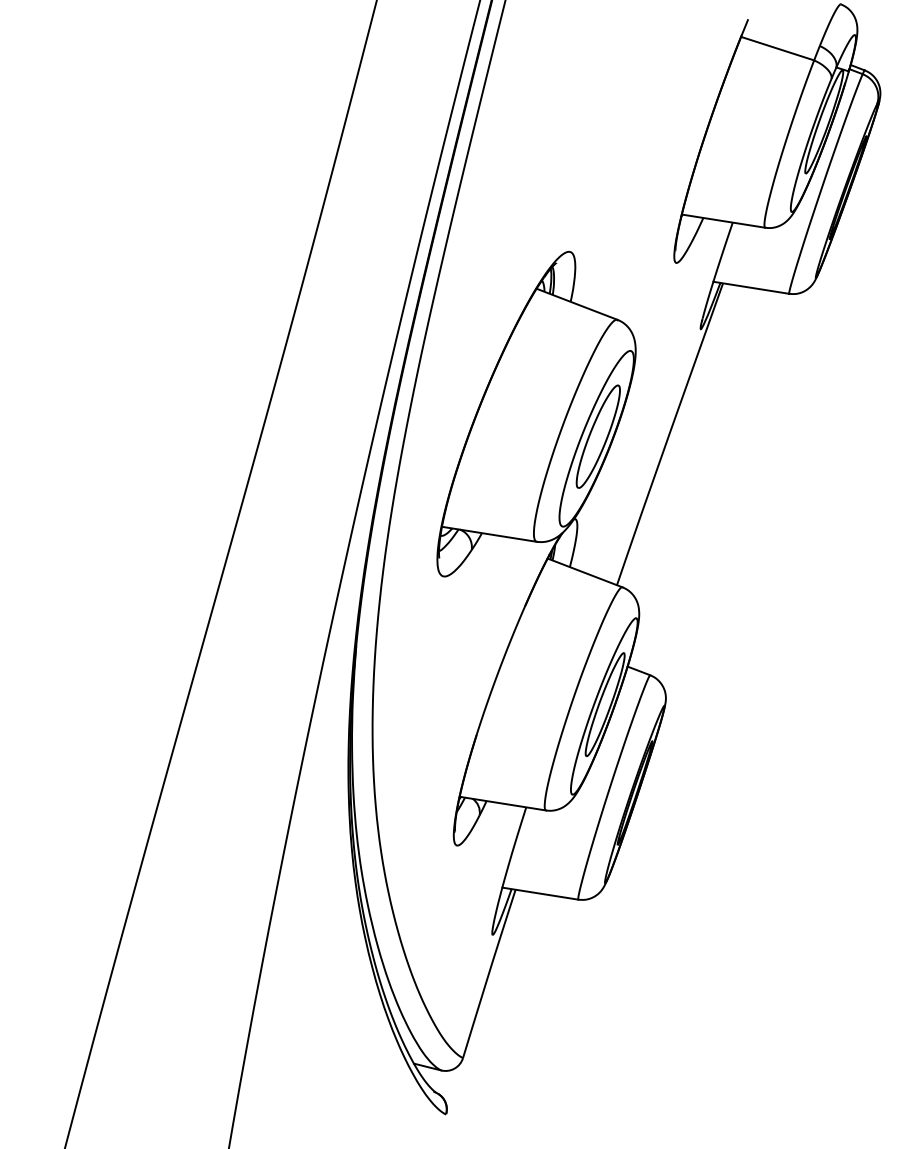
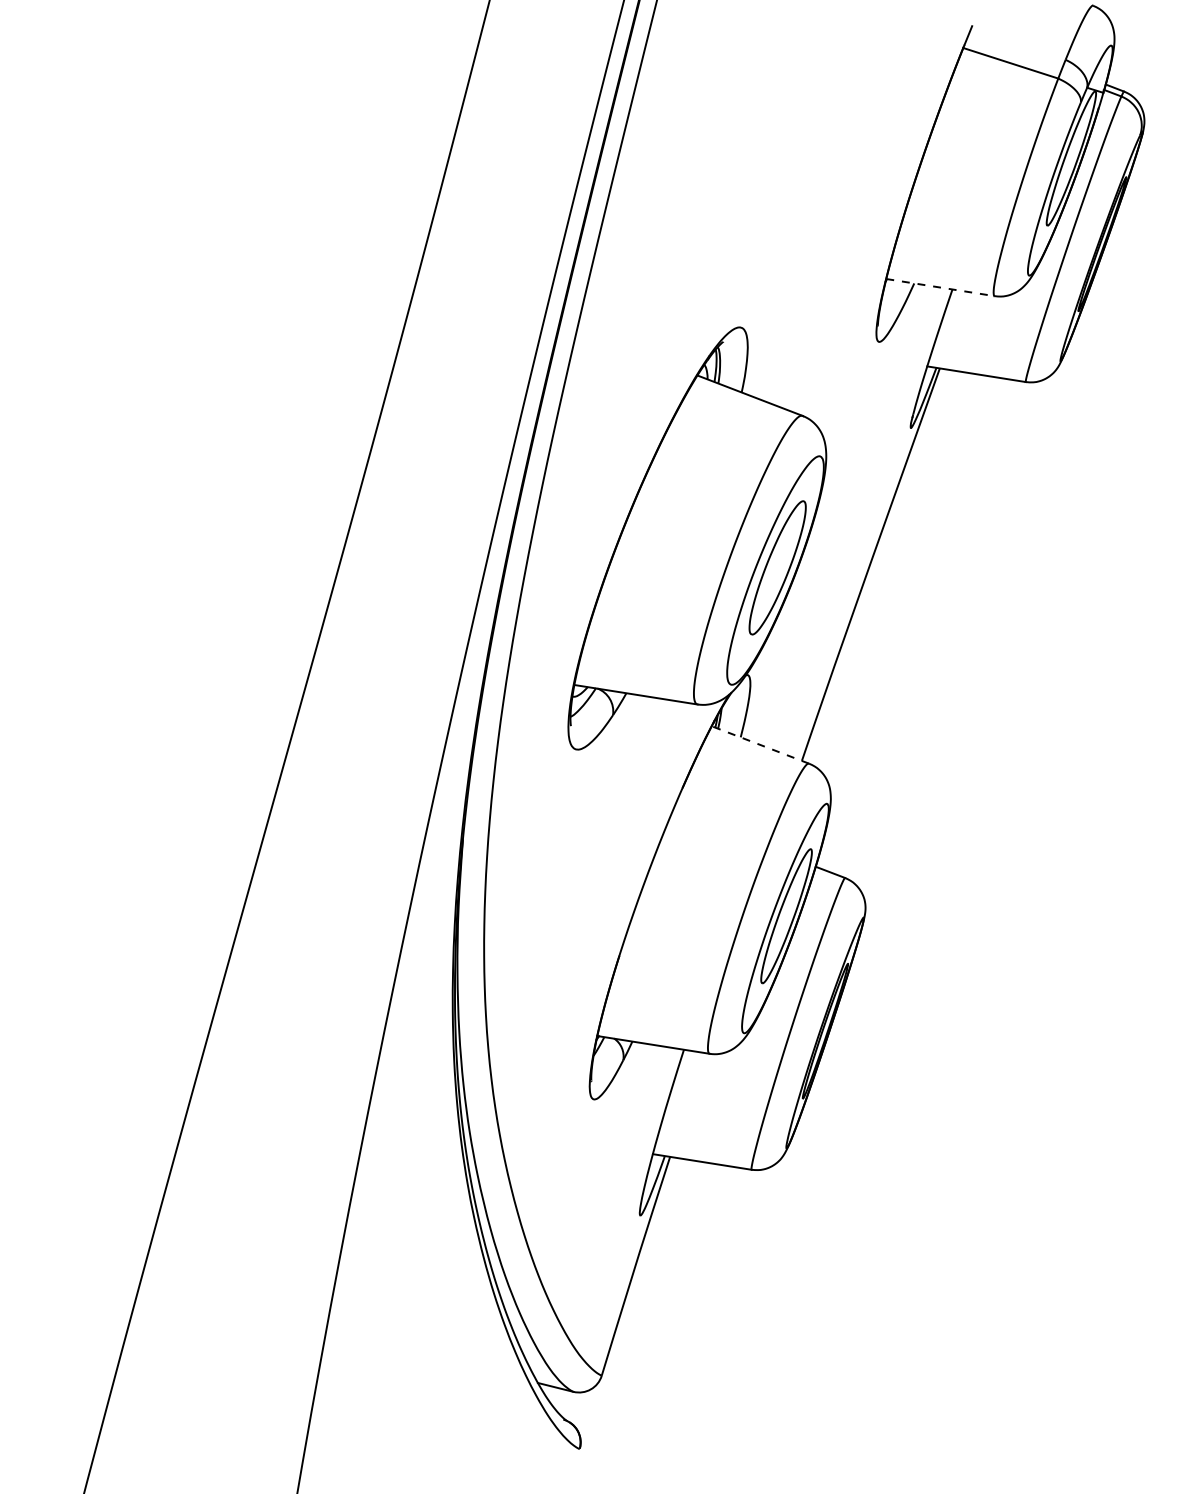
line: (723, 221) -> (940, 287), solid -> dashed
line: (584, 572) -> (759, 744), solid -> dashed

